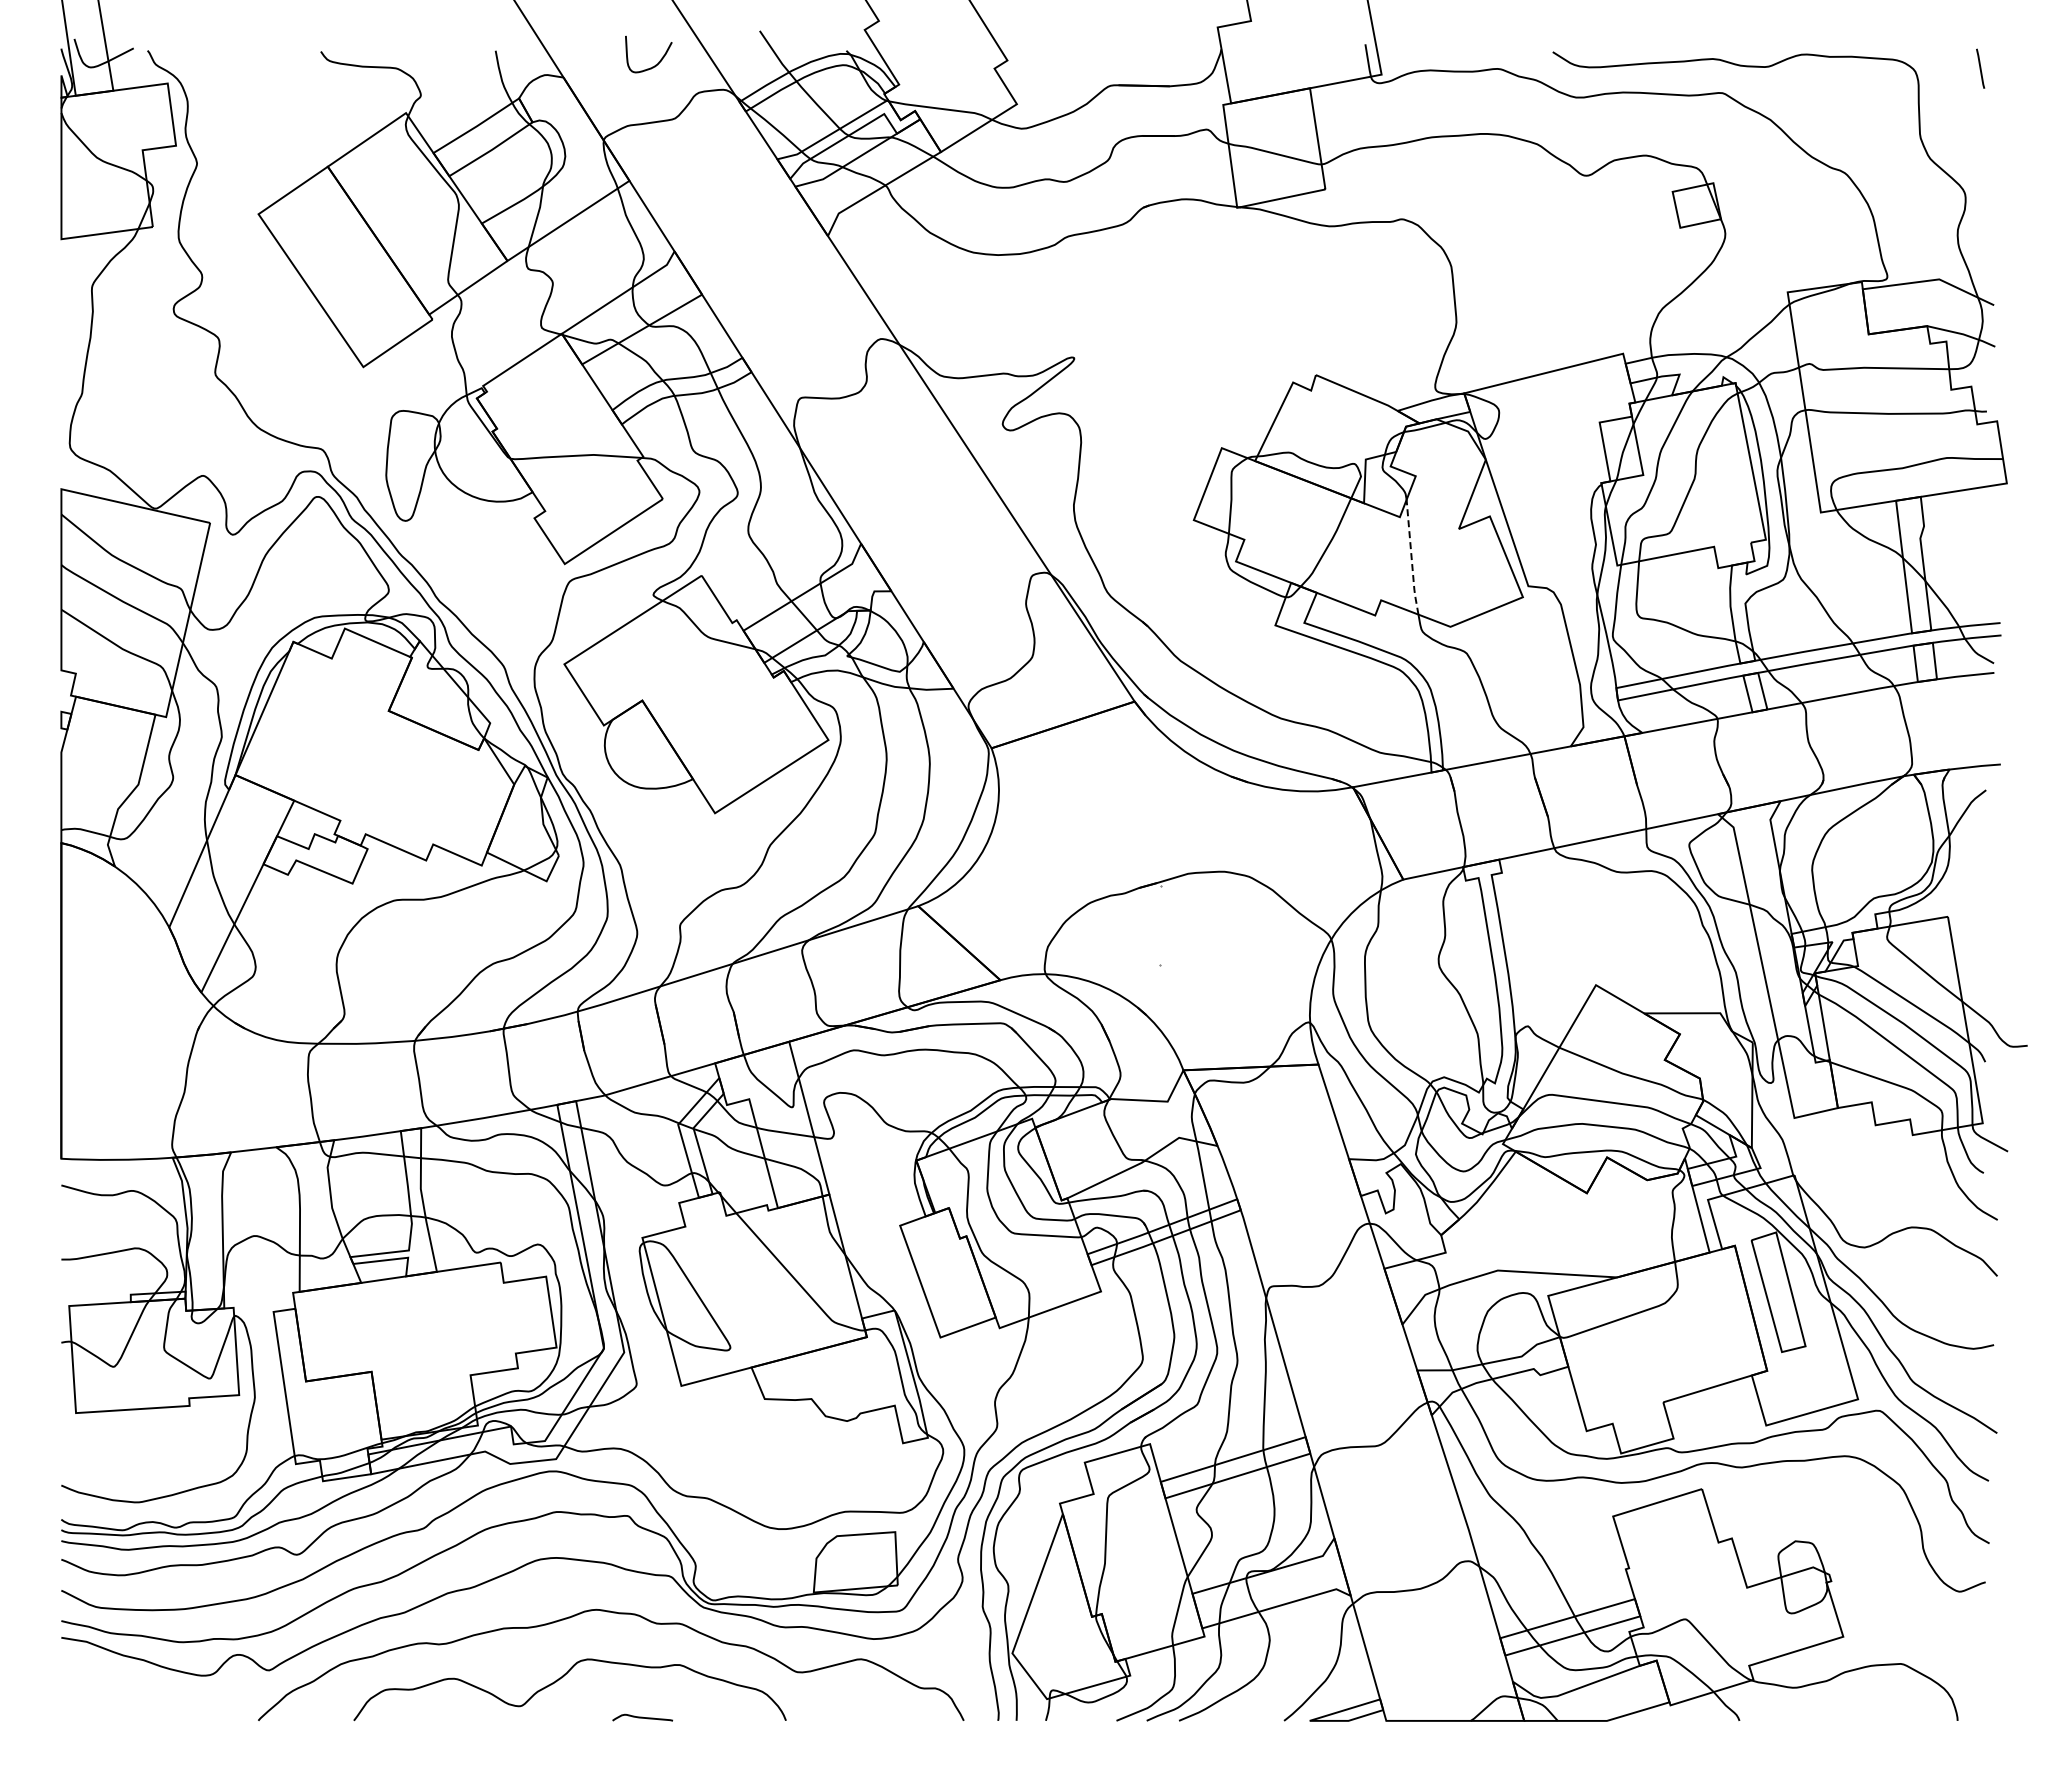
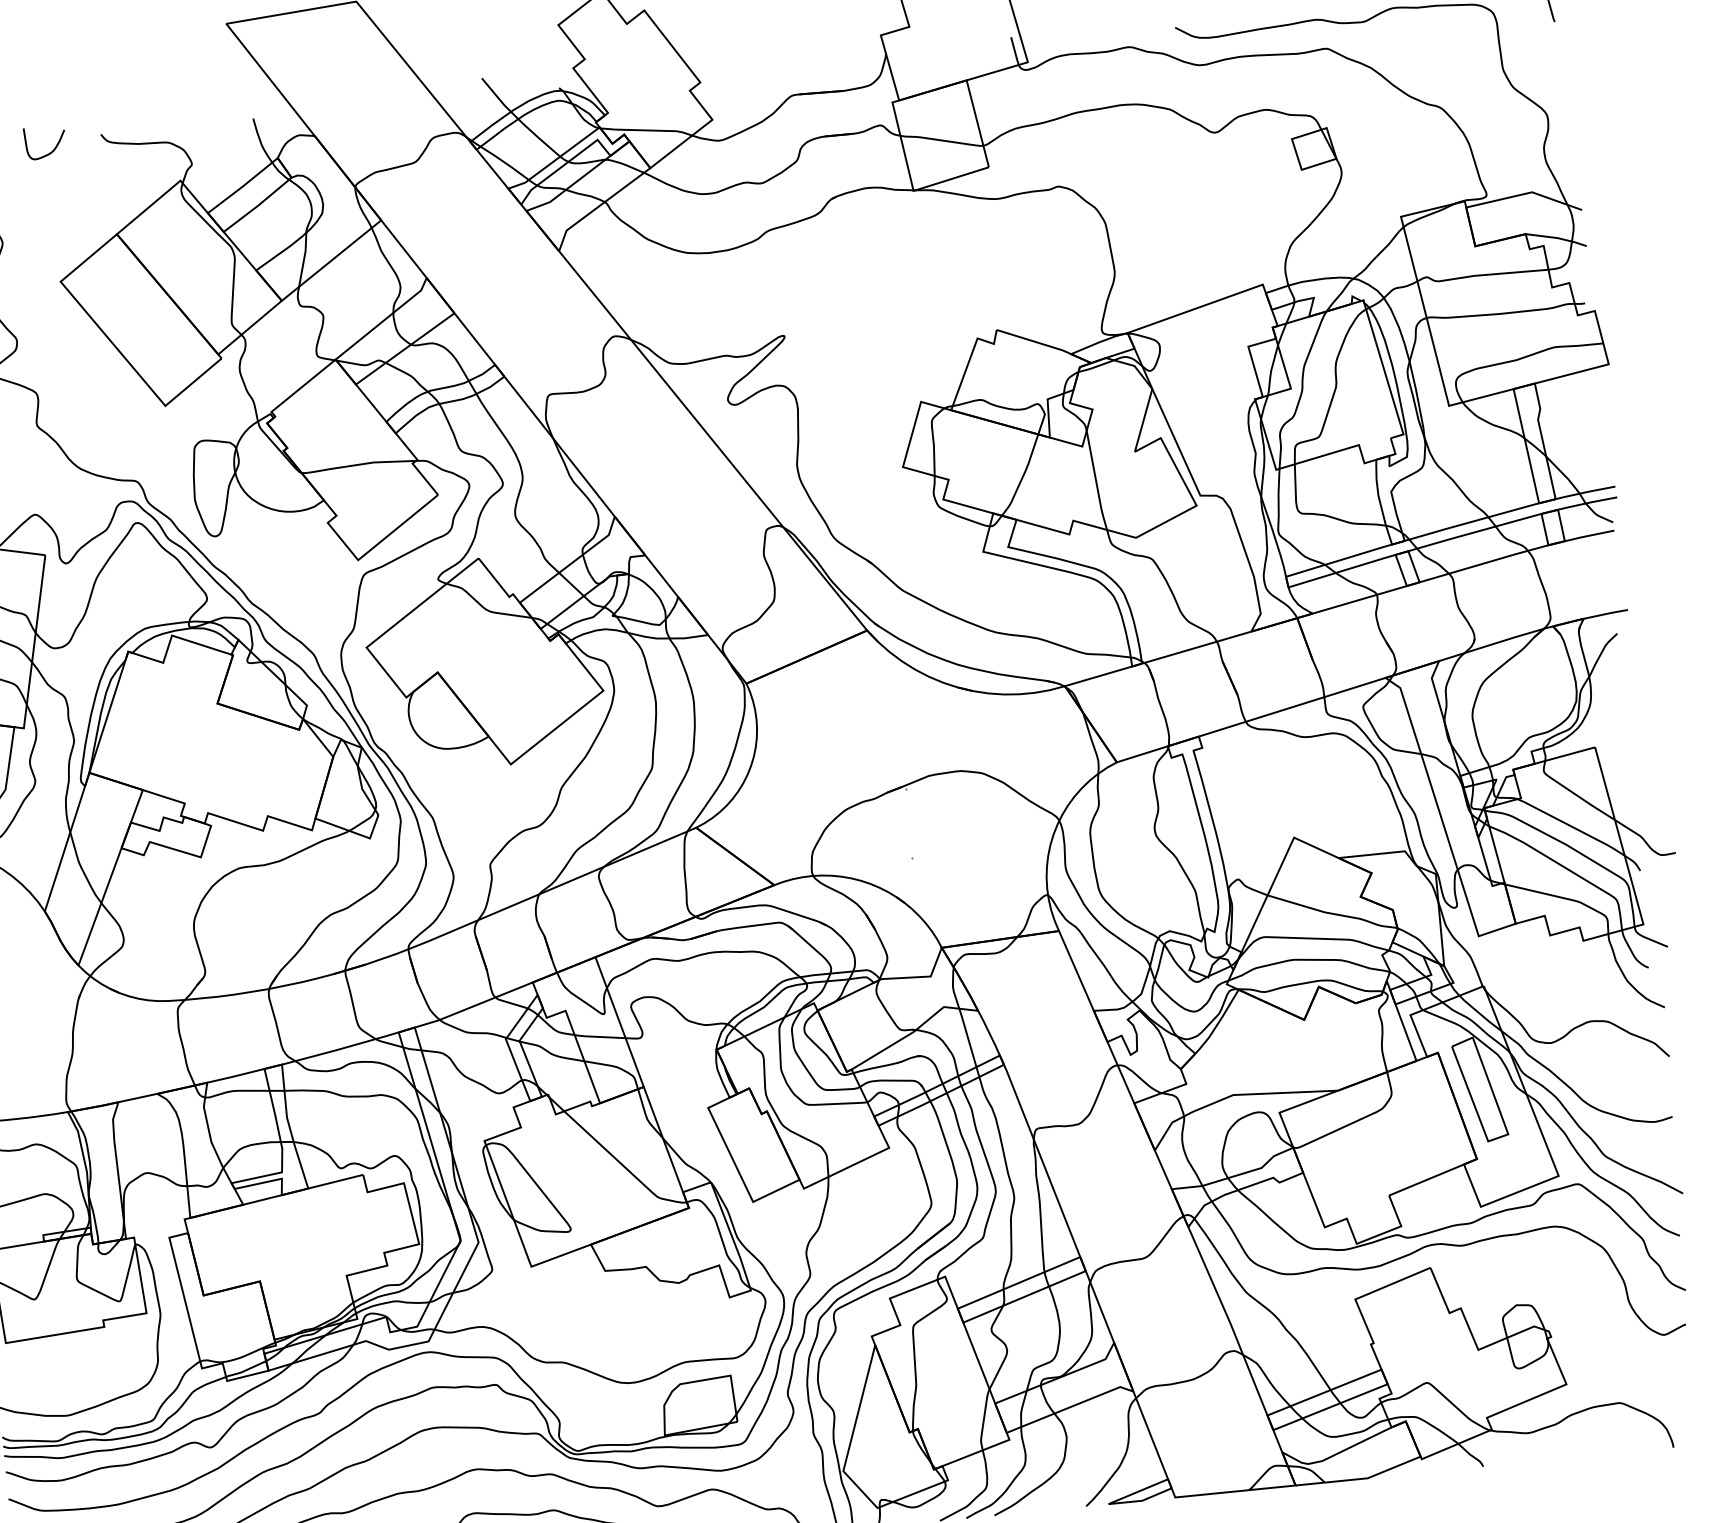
curve: (655, 64) -> (51, 150), moved
line: (1411, 558) -> (1096, 481), dashed -> solid

